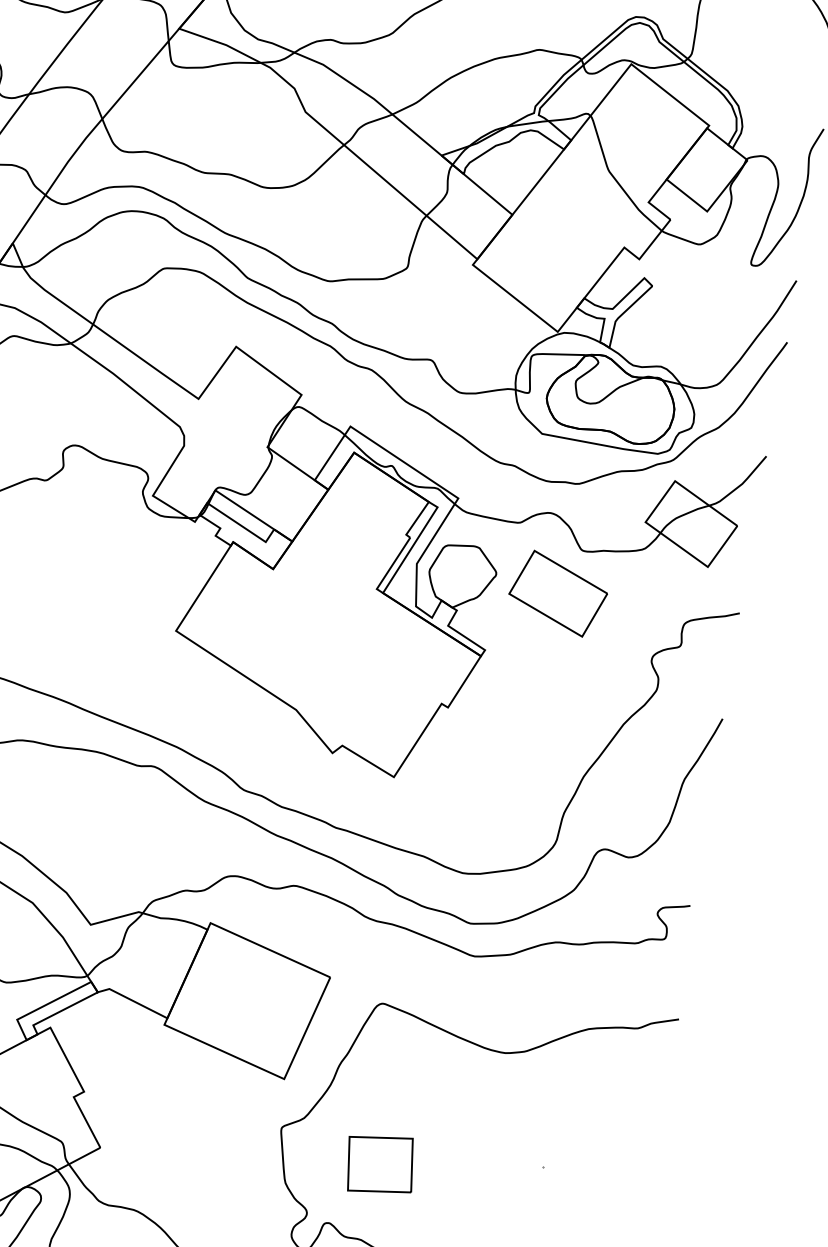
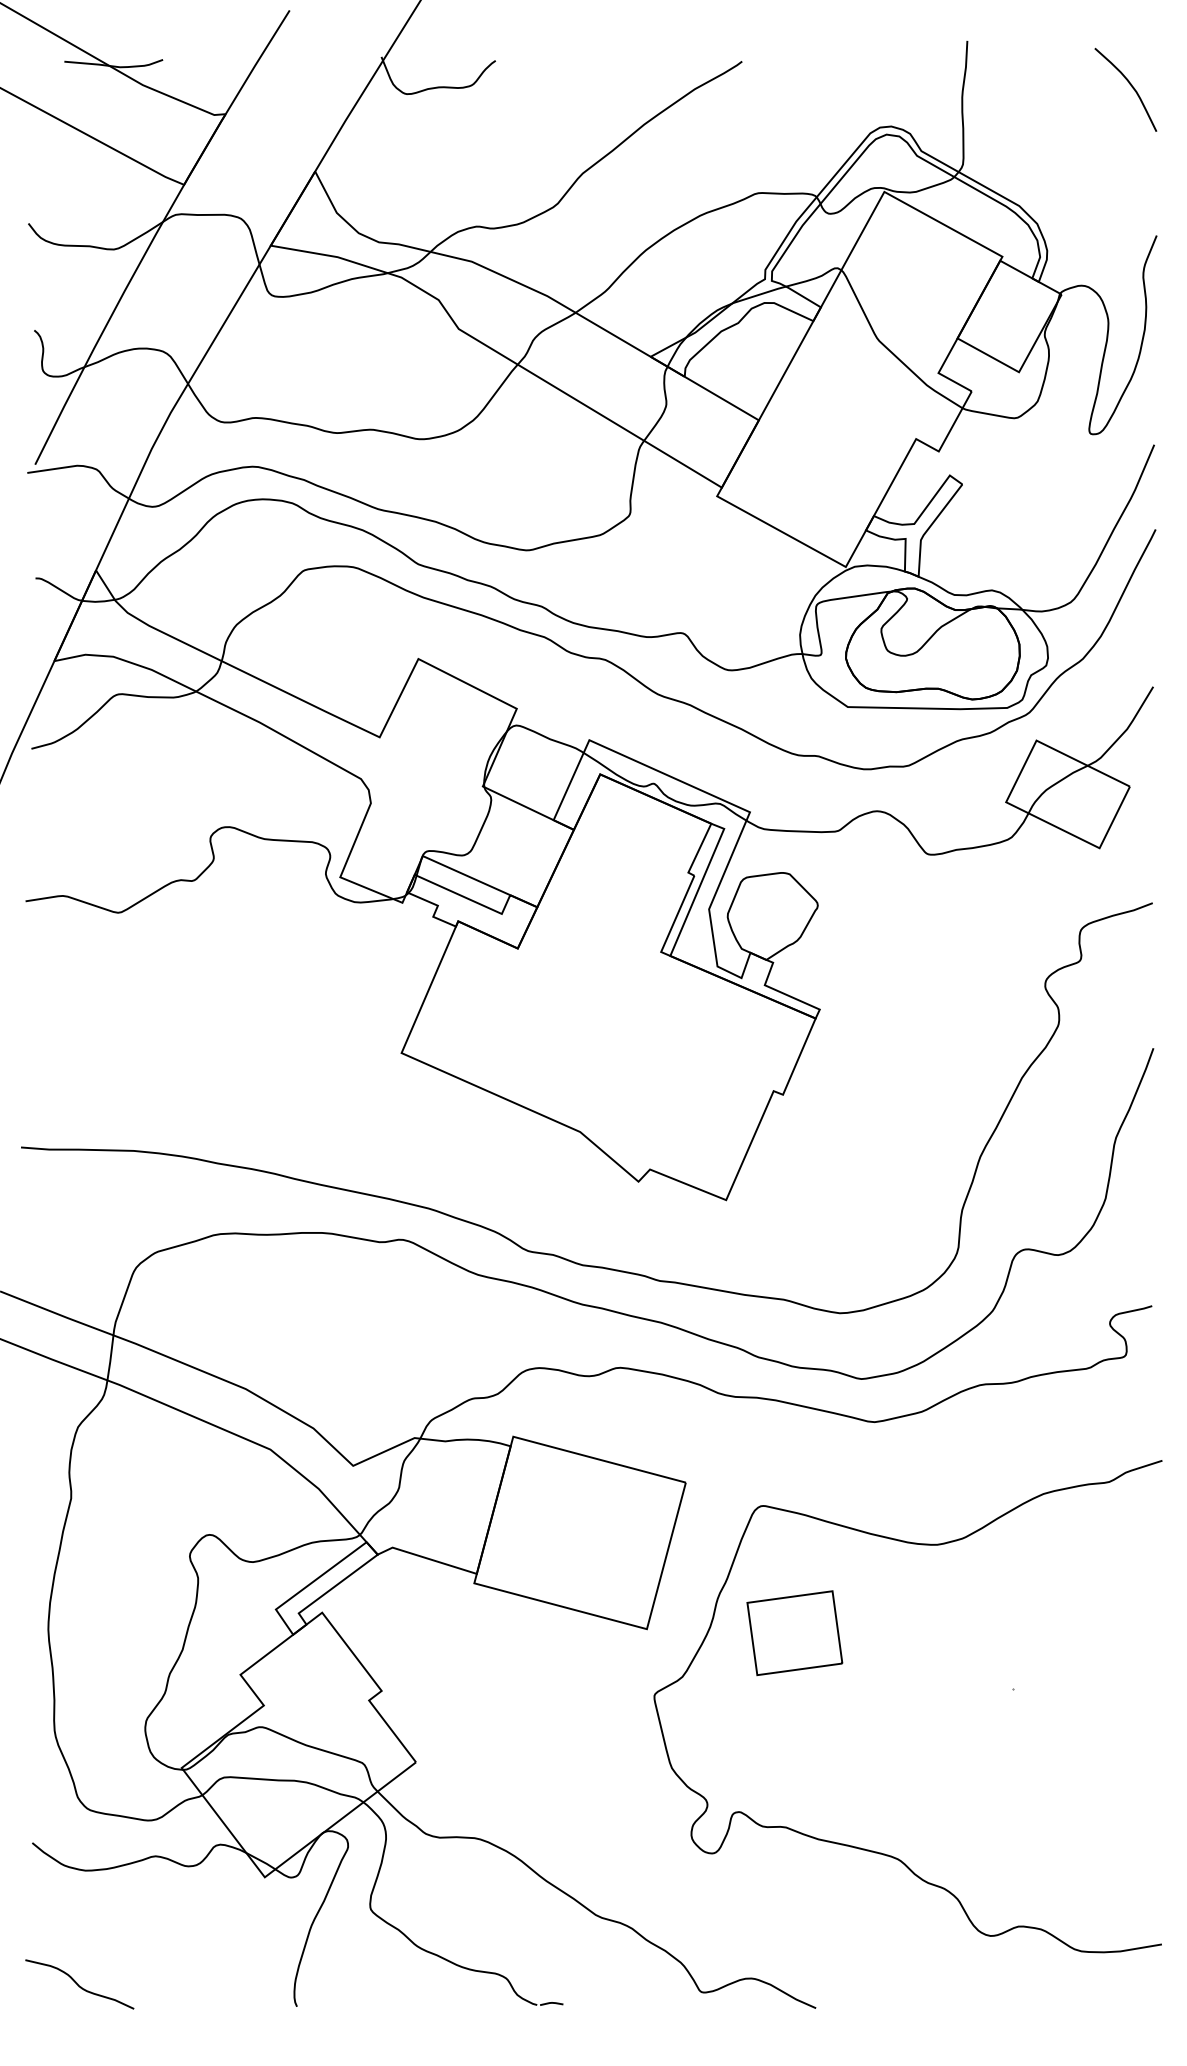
part: (557, 593) -> (904, 917), removed
part: (380, 1164) -> (794, 1632), moved

